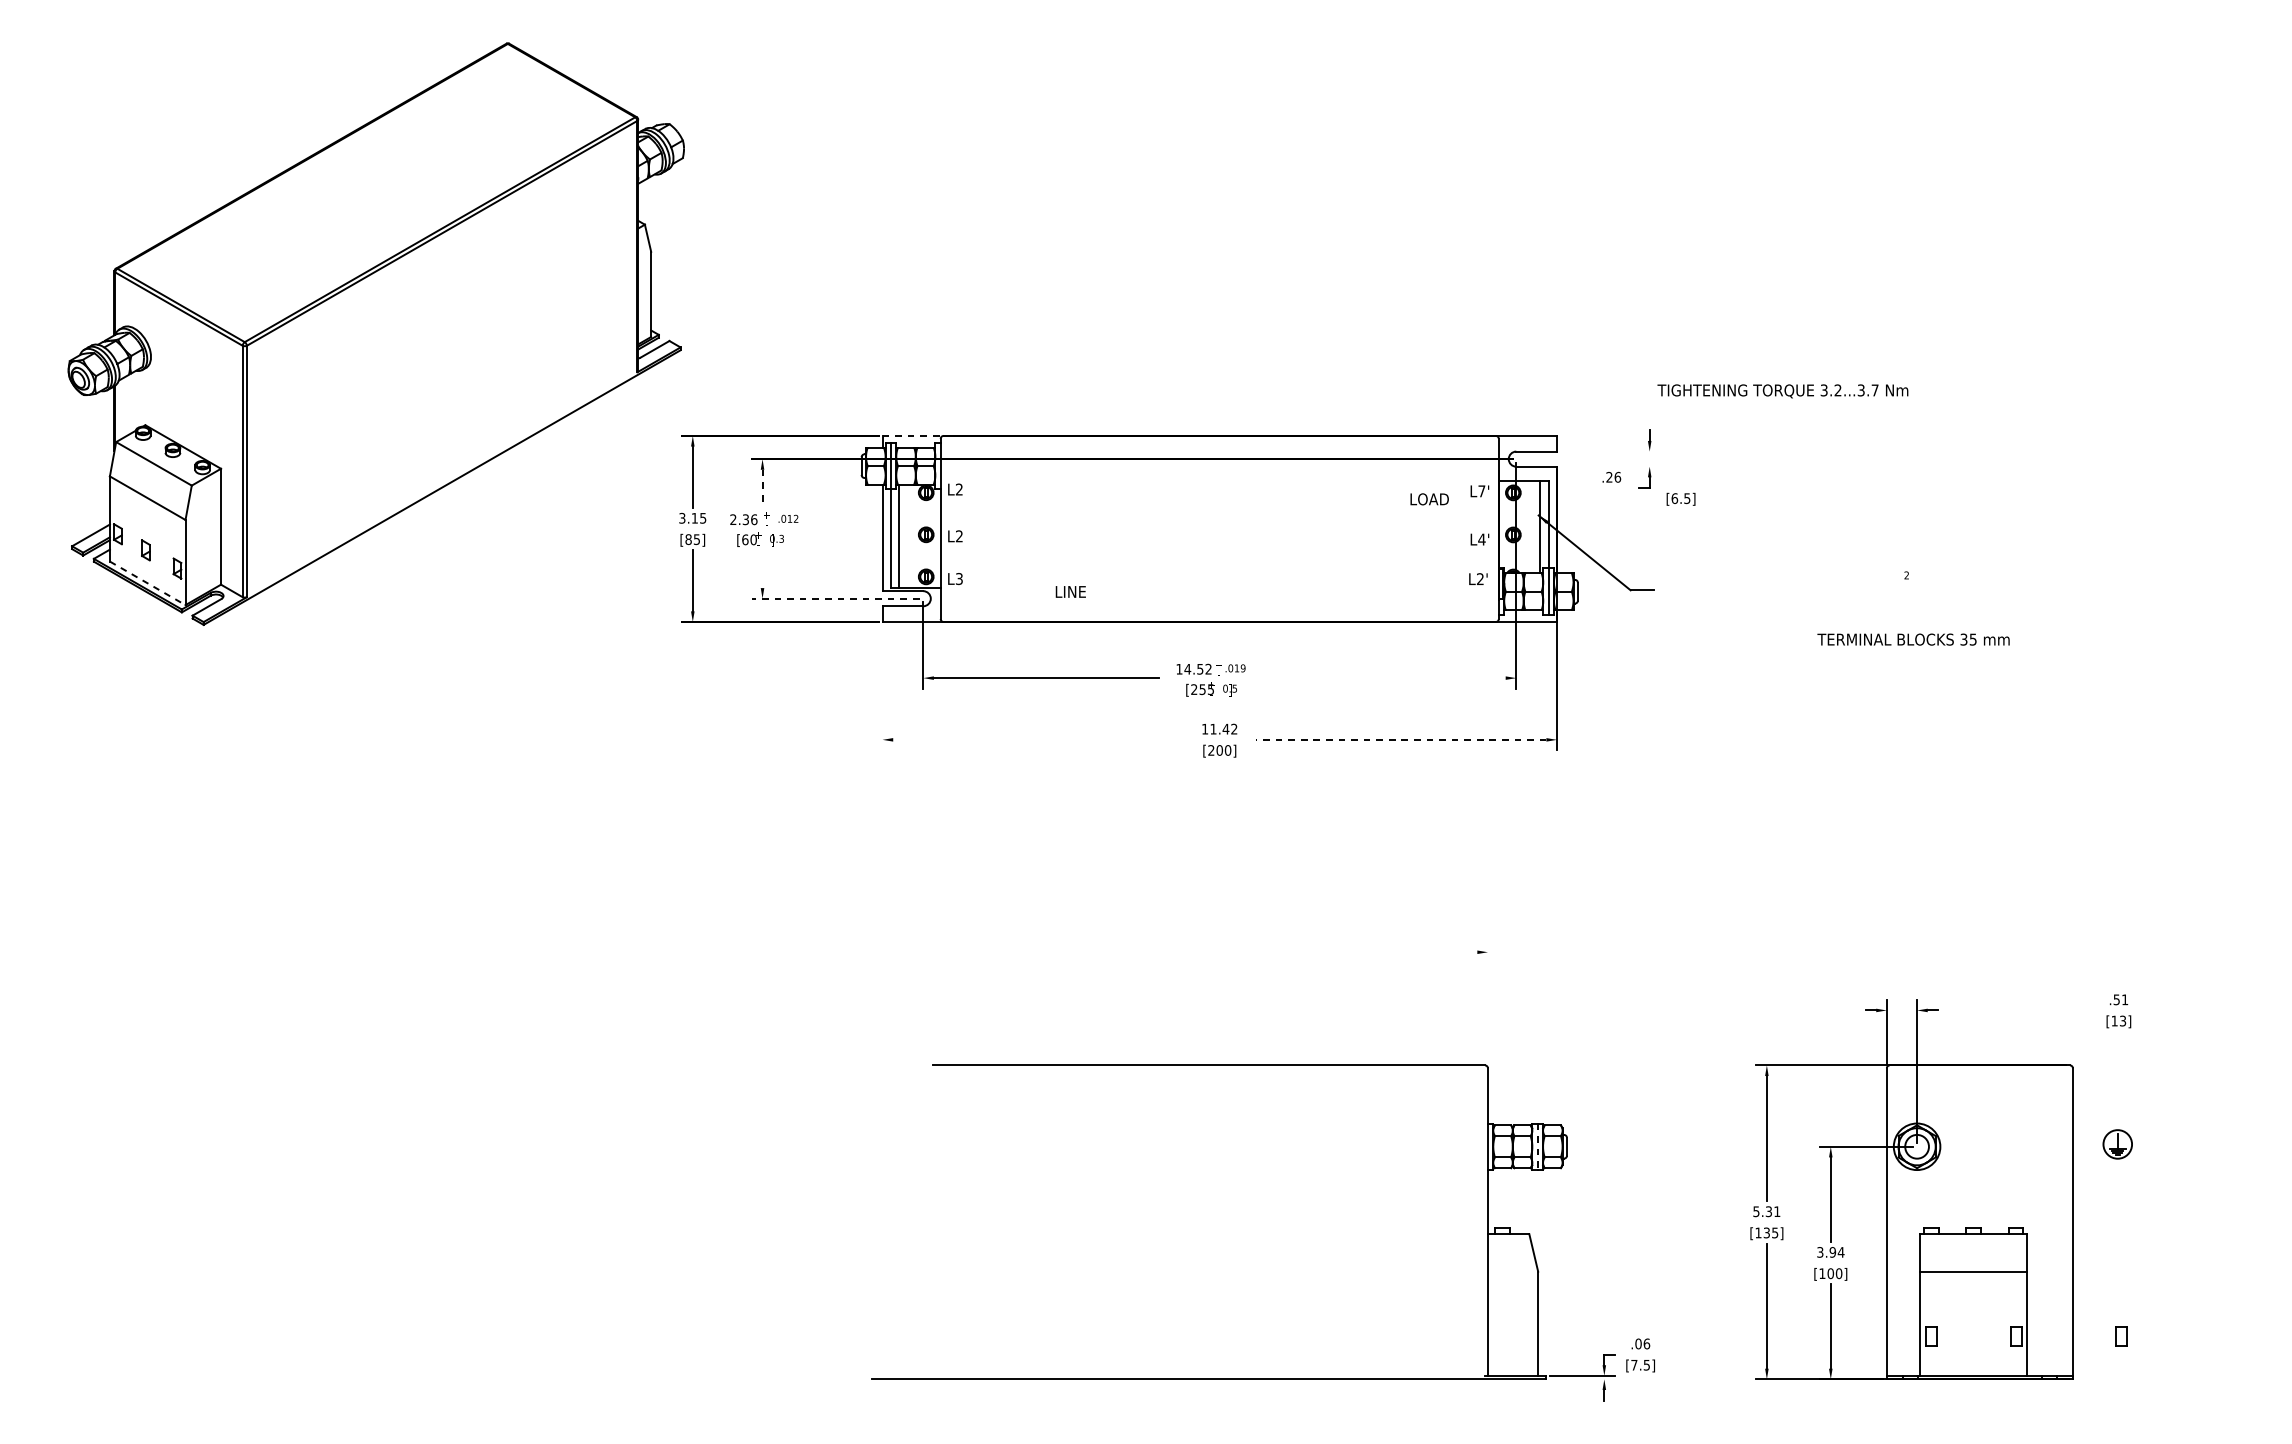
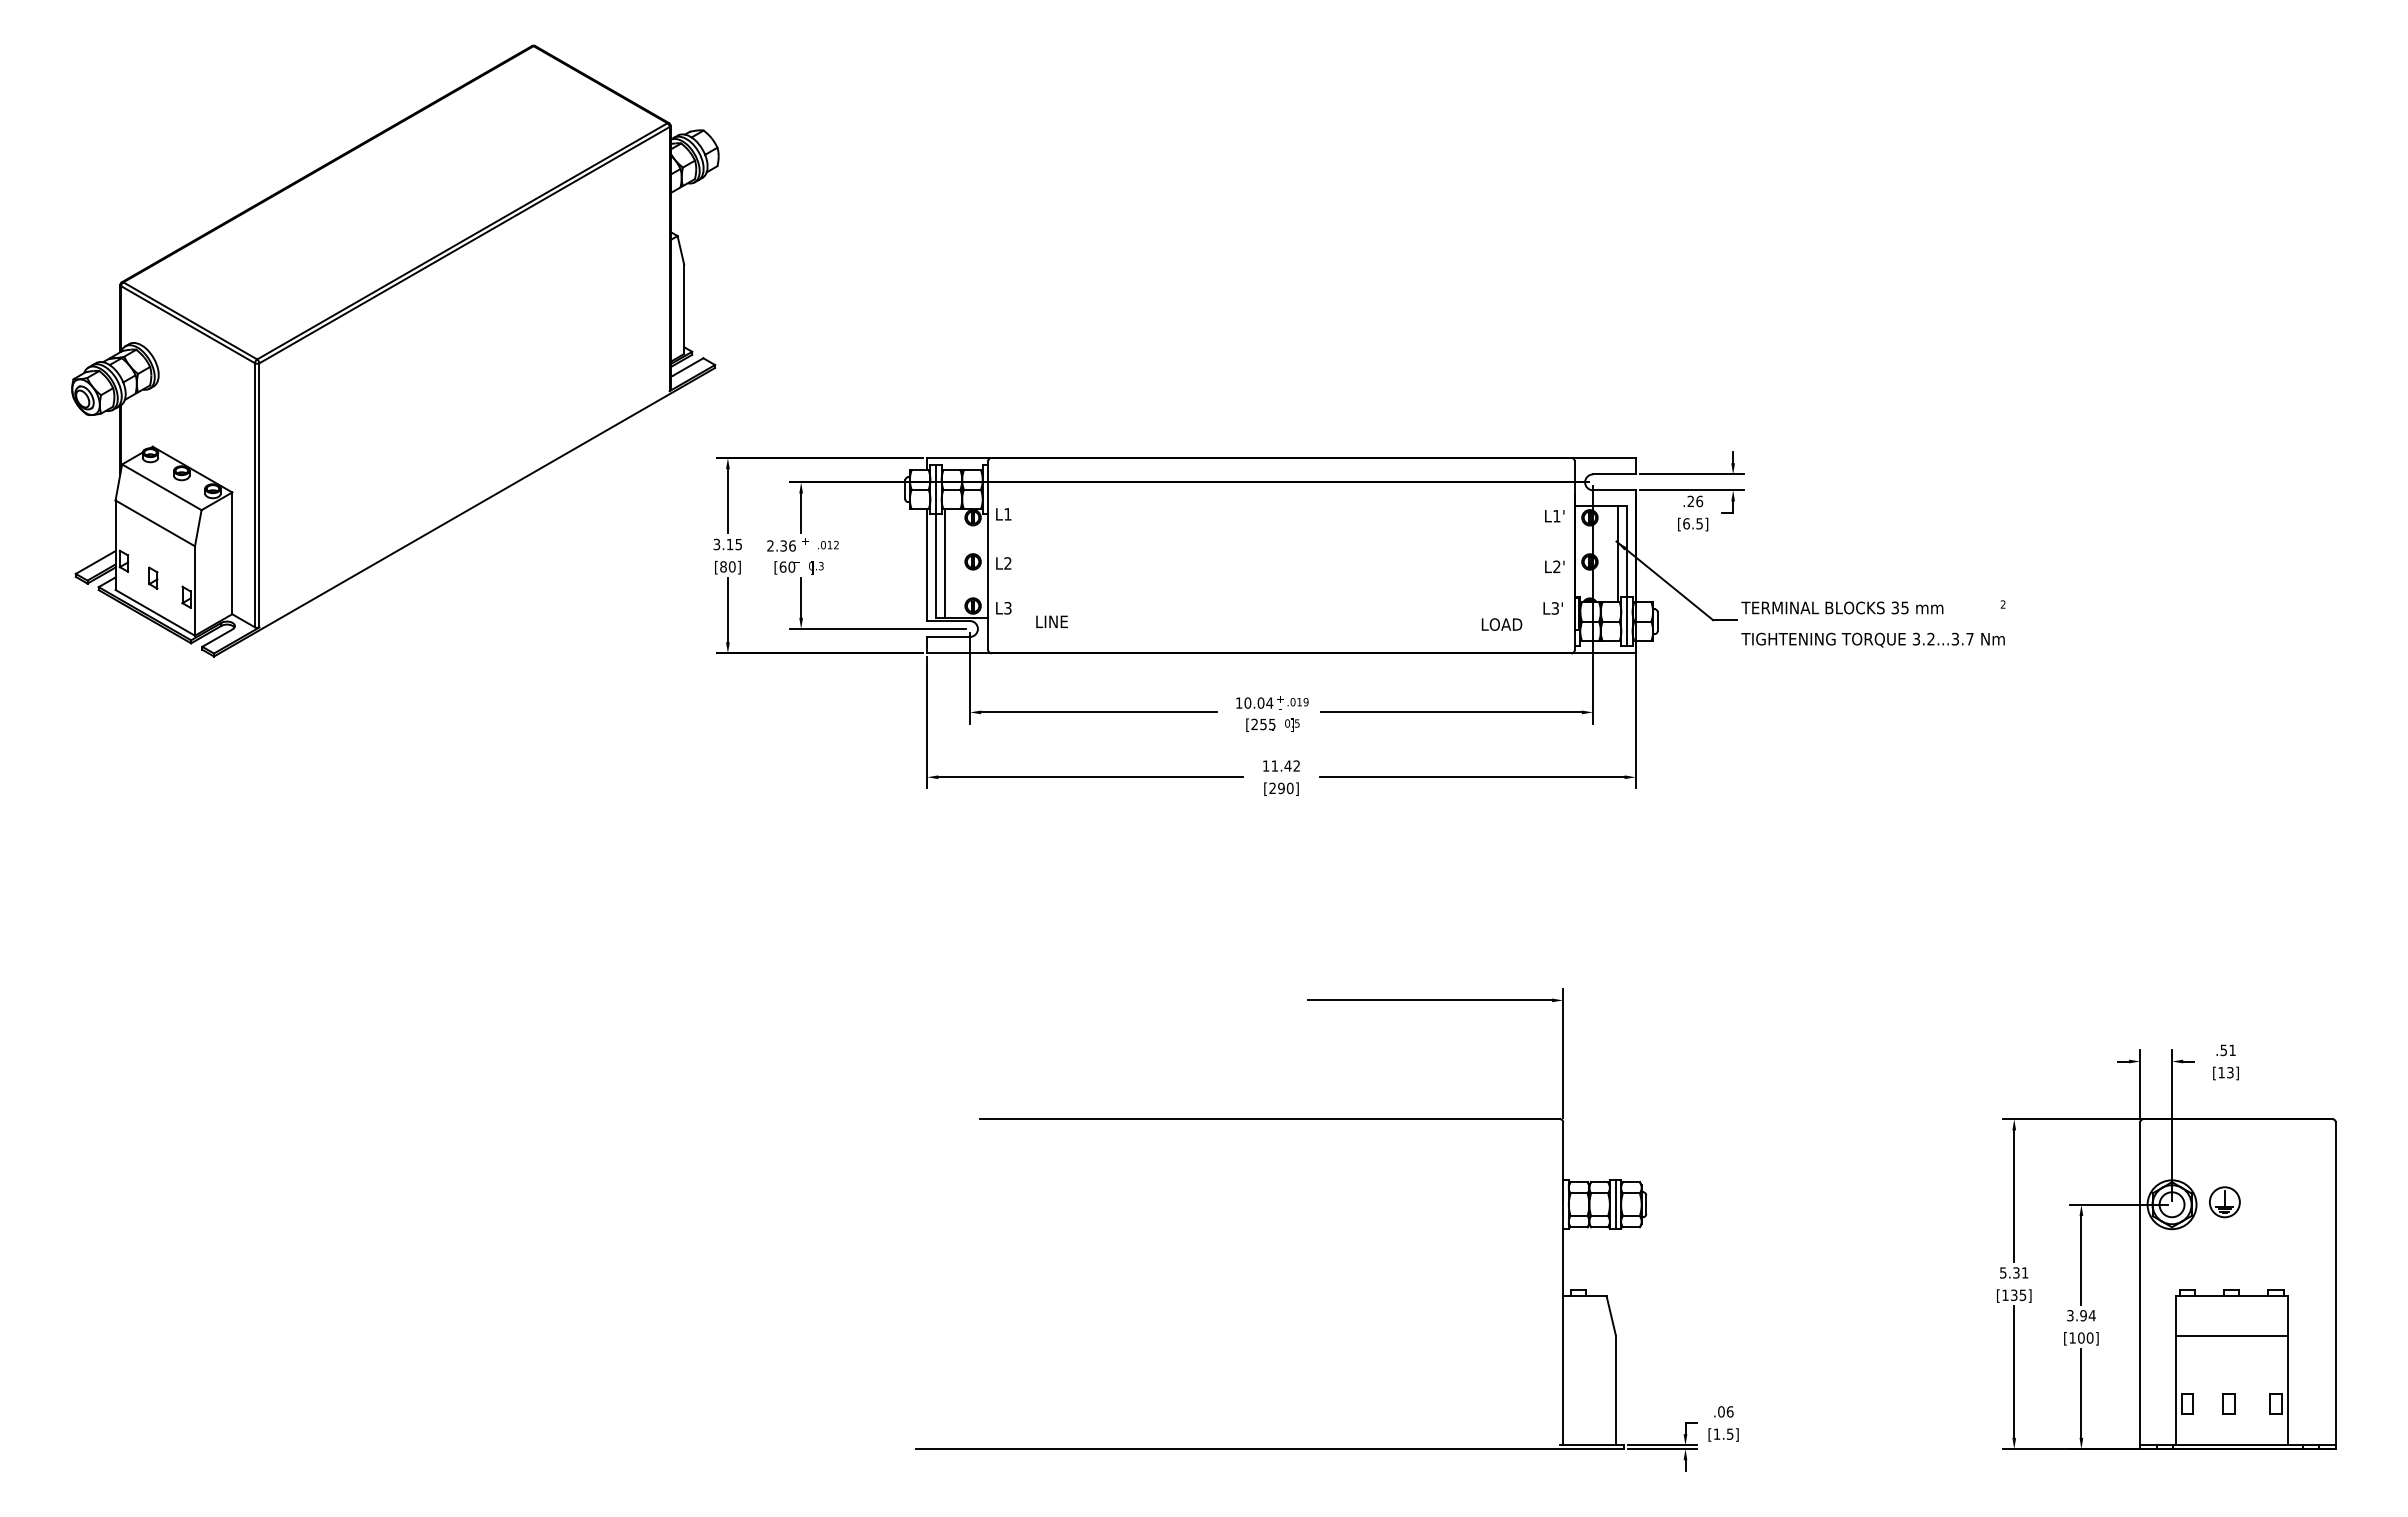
text: (1782, 390) -> (1872, 639), moved
line: (913, 435) -> (959, 457), dashed -> solid
line: (1610, 451) -> (1691, 474), added
line: (1610, 466) -> (1691, 490), added
line: (762, 488) -> (801, 513), dashed -> solid
text: (958, 489) -> (1007, 514), L2 -> L1
text: (1481, 491) -> (1556, 516), L7' -> L1'
text: (1429, 499) -> (1501, 624), moved
text: (1681, 499) -> (1693, 524), moved
text: (696, 539) -> (731, 566), [85] -> [80]
text: (1481, 539) -> (1556, 566), L4' -> L2'
line: (762, 568) -> (801, 597), added
text: (1479, 579) -> (1554, 608), L2' -> L3'
line: (147, 583) -> (155, 612), dashed -> solid
text: (1070, 591) -> (1051, 621), moved
line: (835, 598) -> (877, 628), dashed -> solid
text: (1913, 639) -> (1842, 607), moved
text: (1197, 668) -> (1258, 702), 14.52 -> 10.04
line: (1380, 678) -> (1450, 712), added
line: (882, 687) -> (927, 722), added
line: (1037, 740) -> (1090, 777), added
line: (1400, 740) -> (1471, 777), dashed -> solid
text: (1219, 750) -> (1281, 788), [200] -> [290]
line: (1361, 952) -> (1430, 1000), added
line: (1488, 1002) -> (1563, 1053), added
line: (1537, 1147) -> (1615, 1205), dashed -> solid
part: (1911, 1189) -> (2166, 1249), moved
text: (1633, 1364) -> (1716, 1433), [7.5] -> [1.5]
line: (1582, 1379) -> (1662, 1449), added

